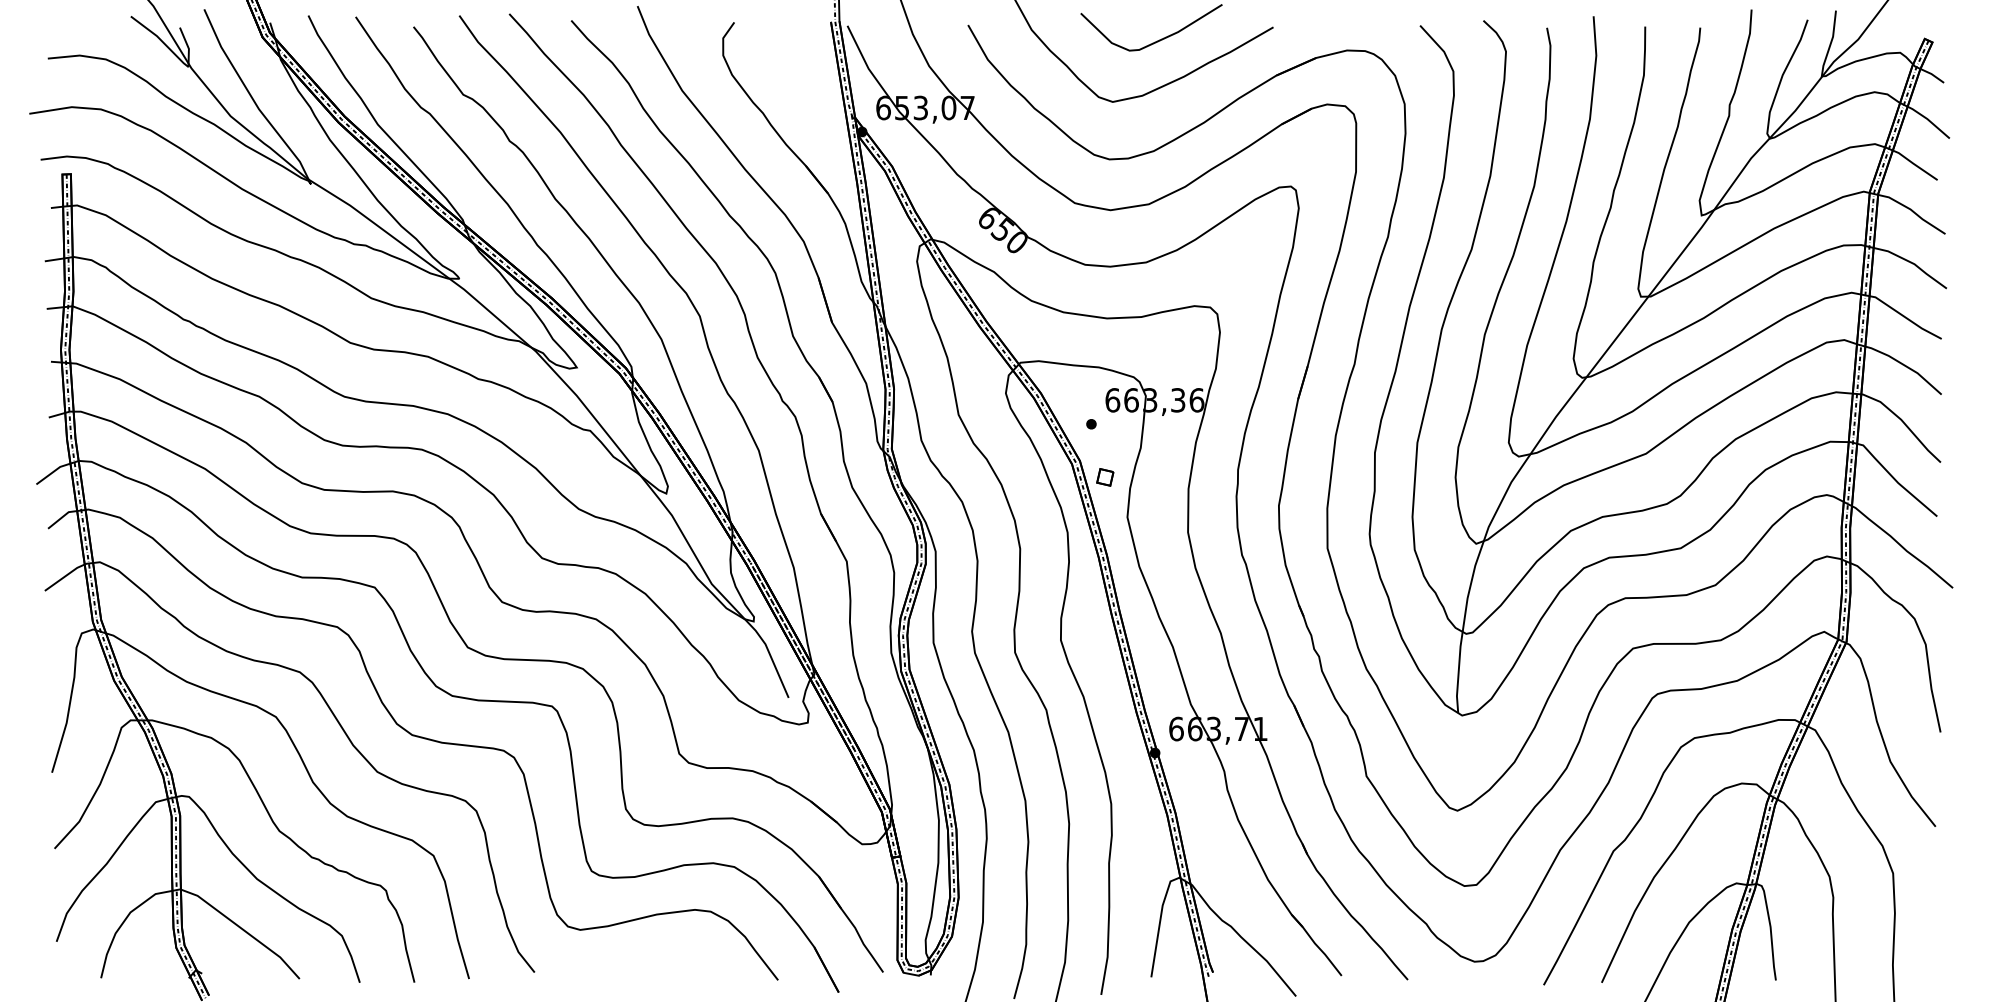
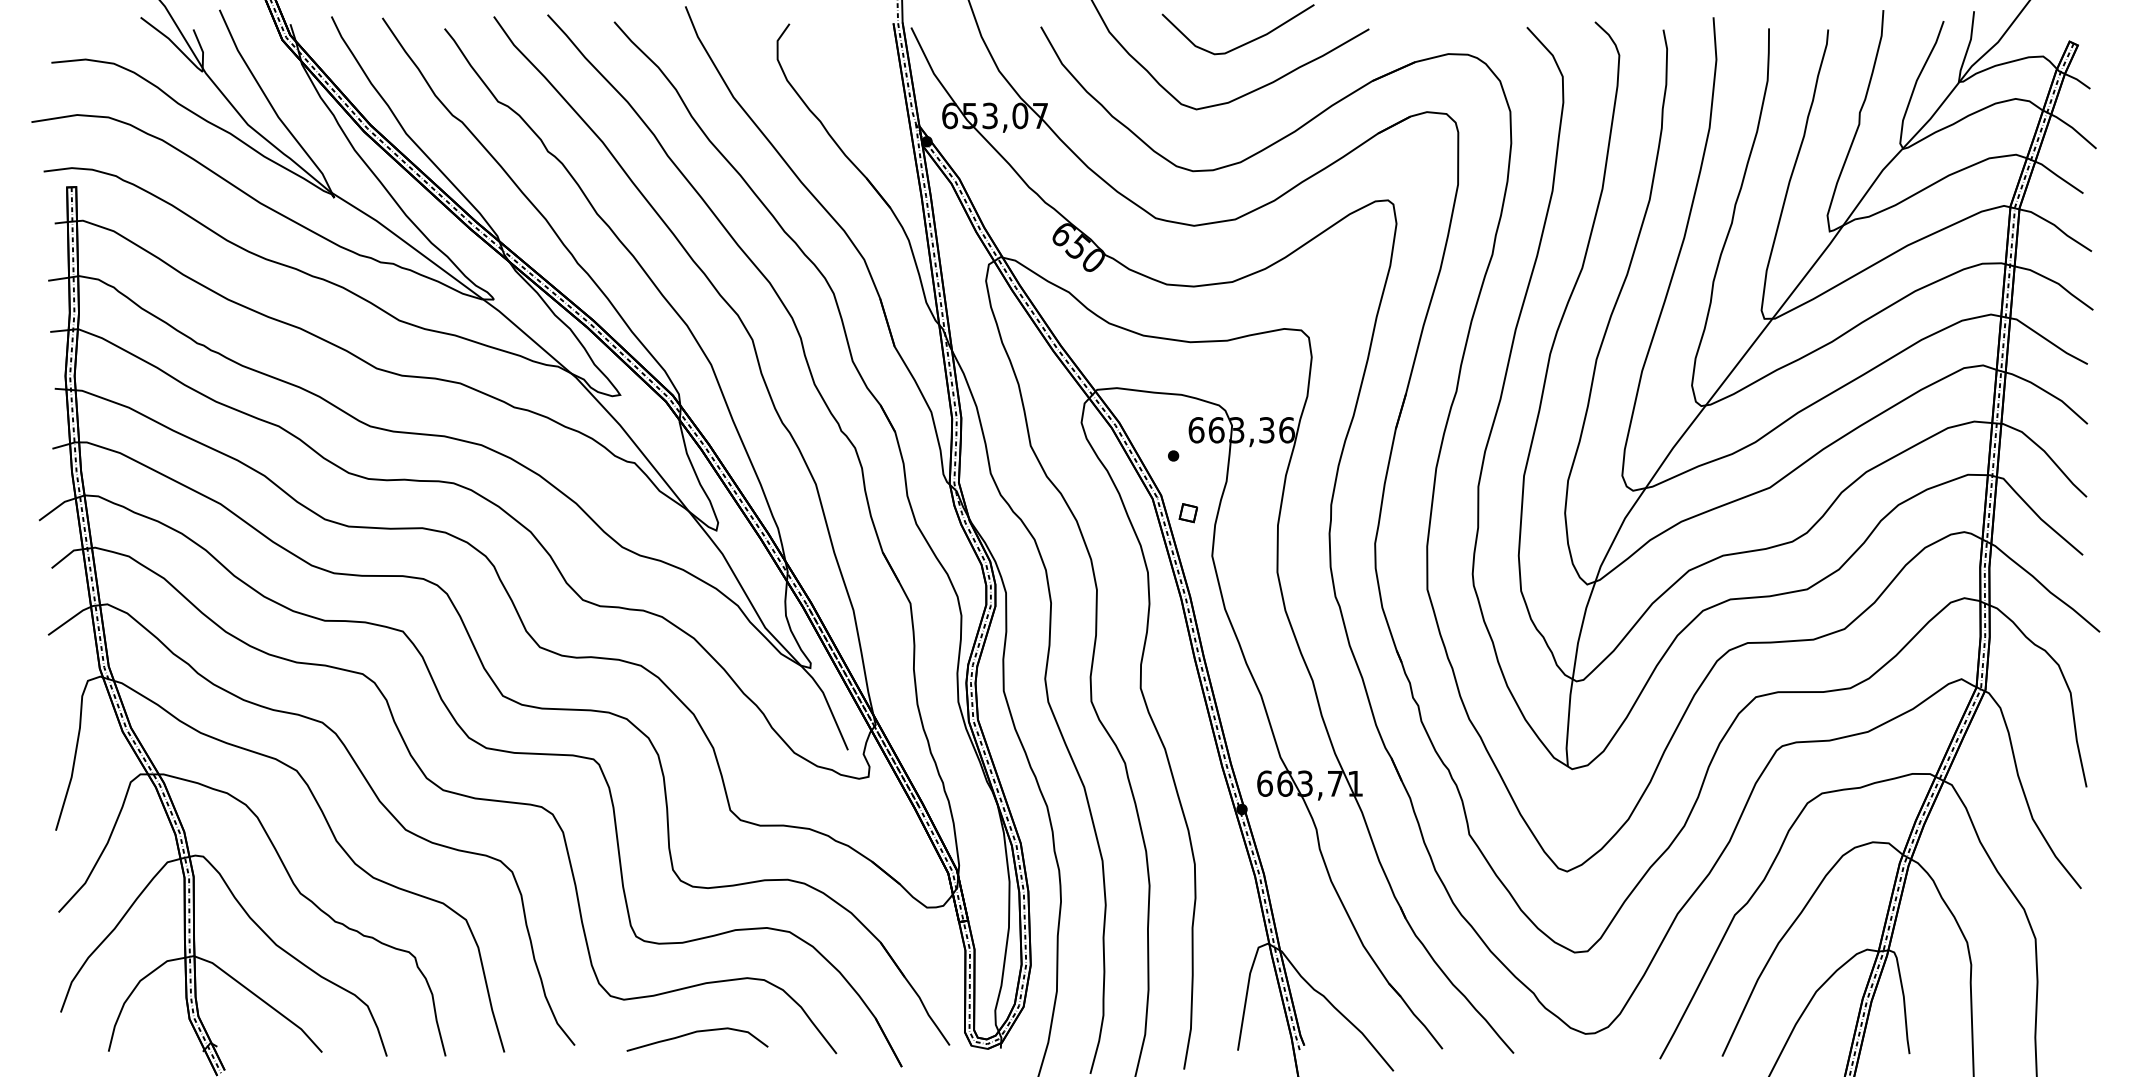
curve: (645, 961) -> (694, 1033), added

